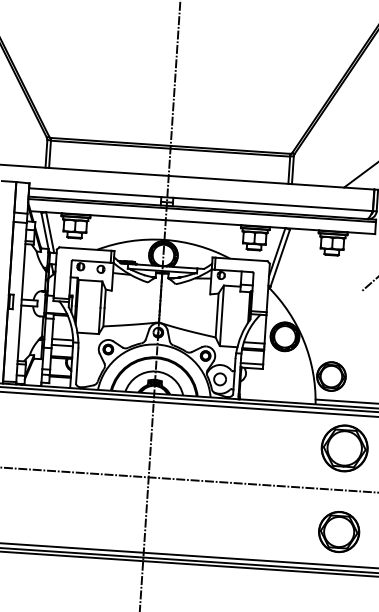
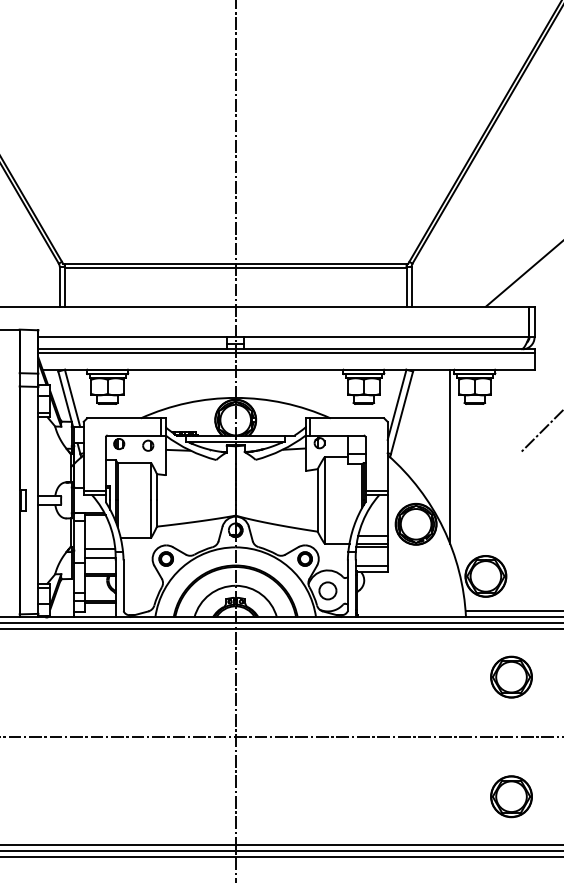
line: (312, 290) -> (450, 456), added
part: (344, 447) -> (511, 676), size x0.62
part: (339, 531) -> (511, 796), size x0.71

